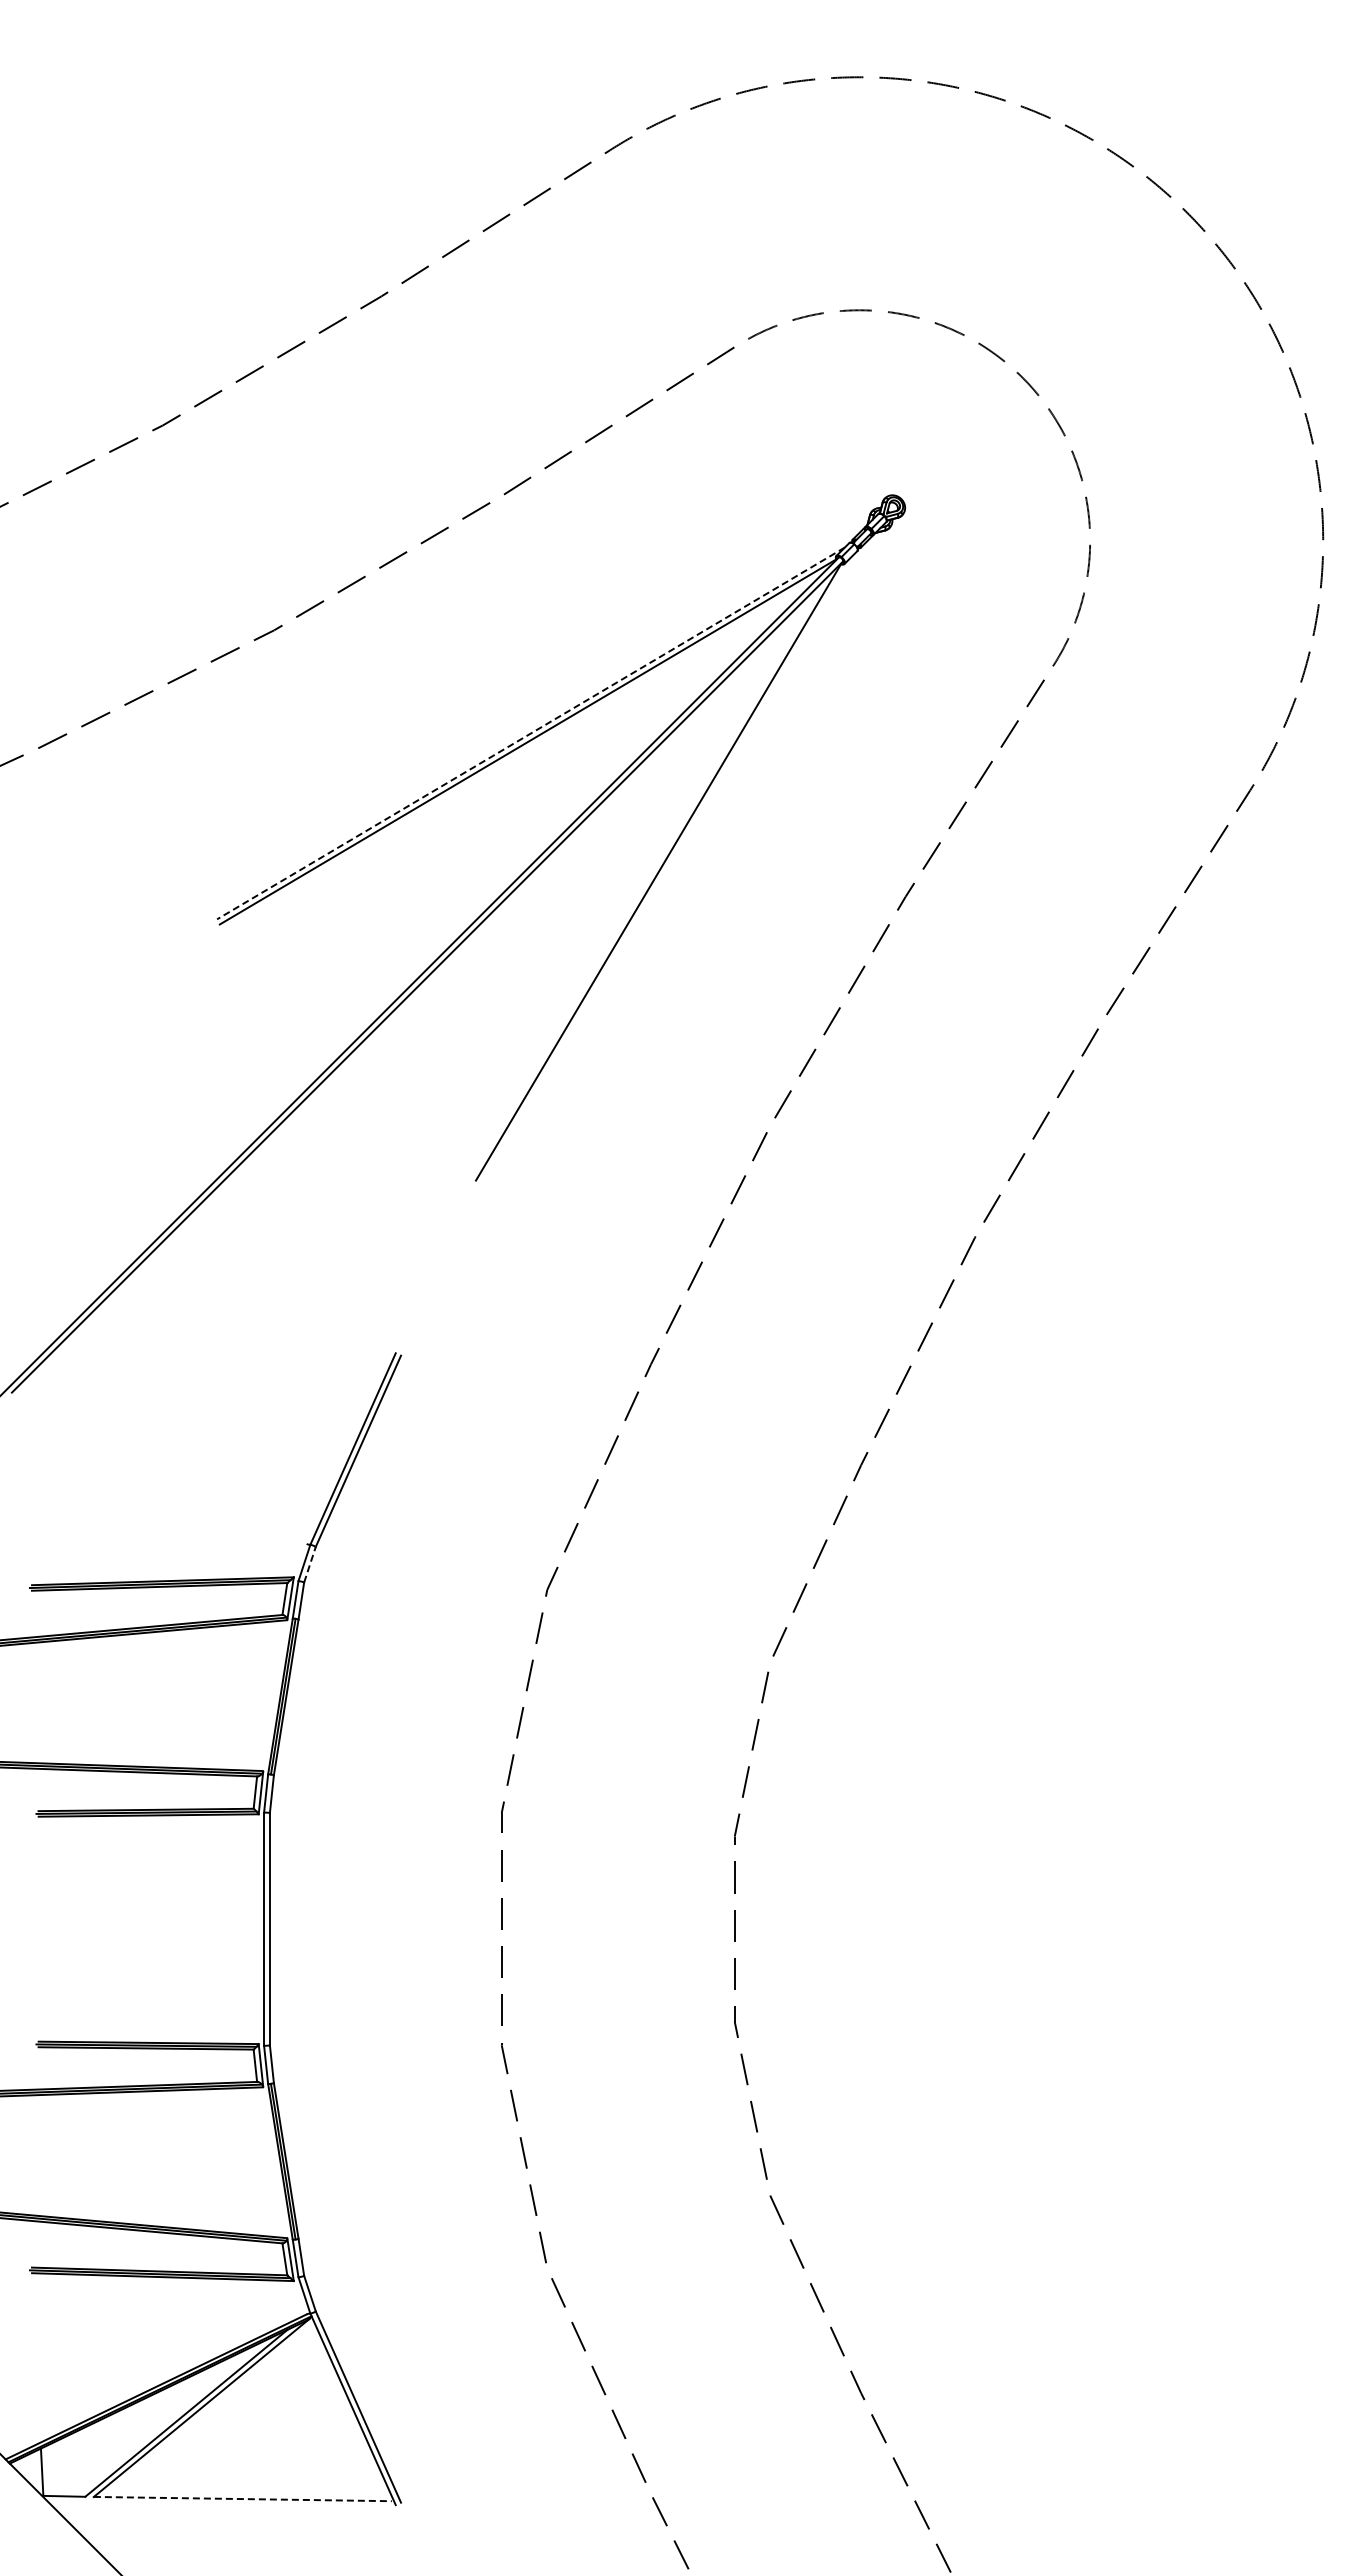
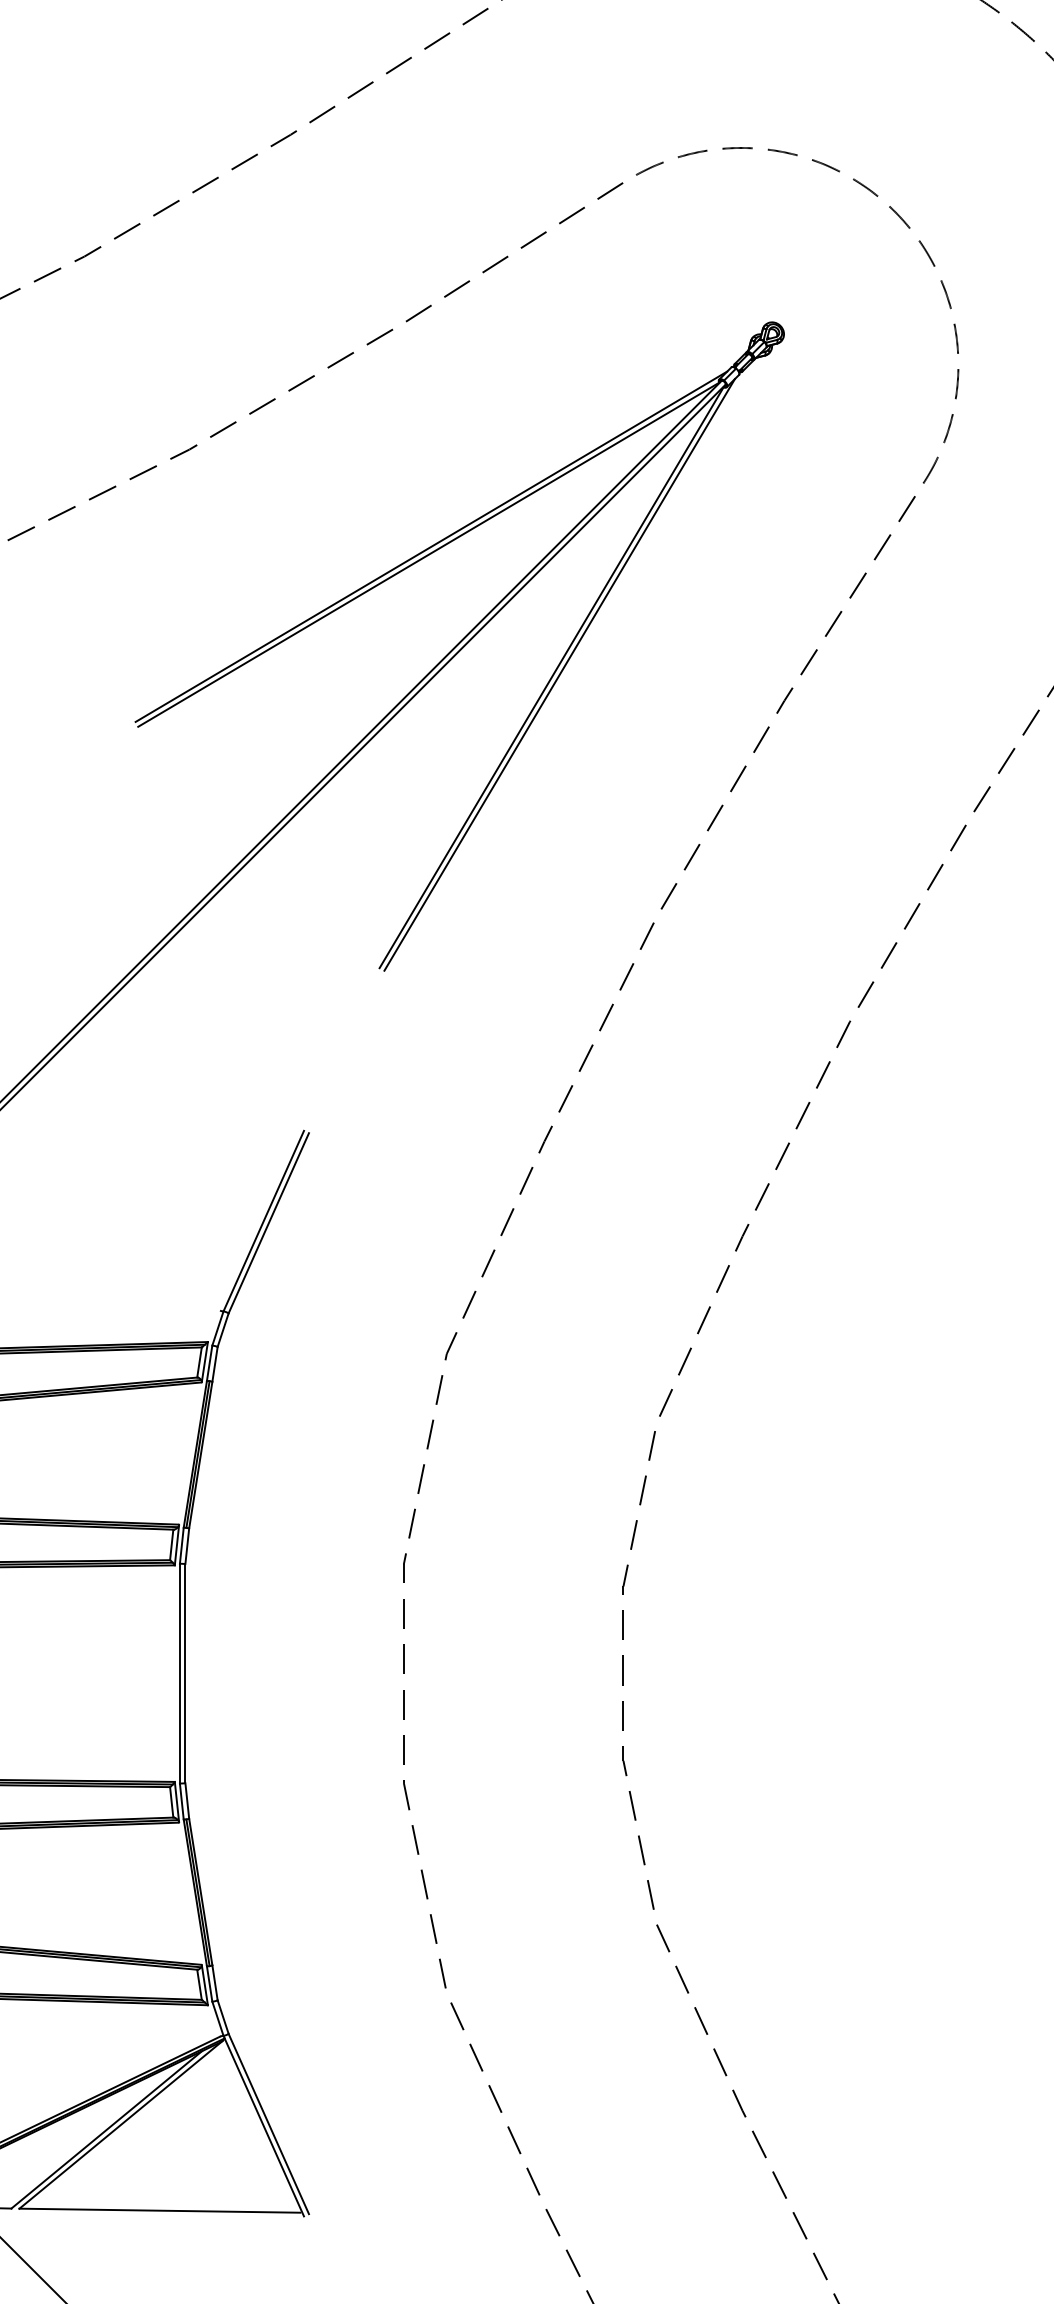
line: (531, 733) -> (431, 546), dashed -> solid
line: (666, 869) -> (559, 674), added
line: (309, 1564) -> (222, 1329), dashed -> solid
line: (242, 2499) -> (159, 2211), dashed -> solid

